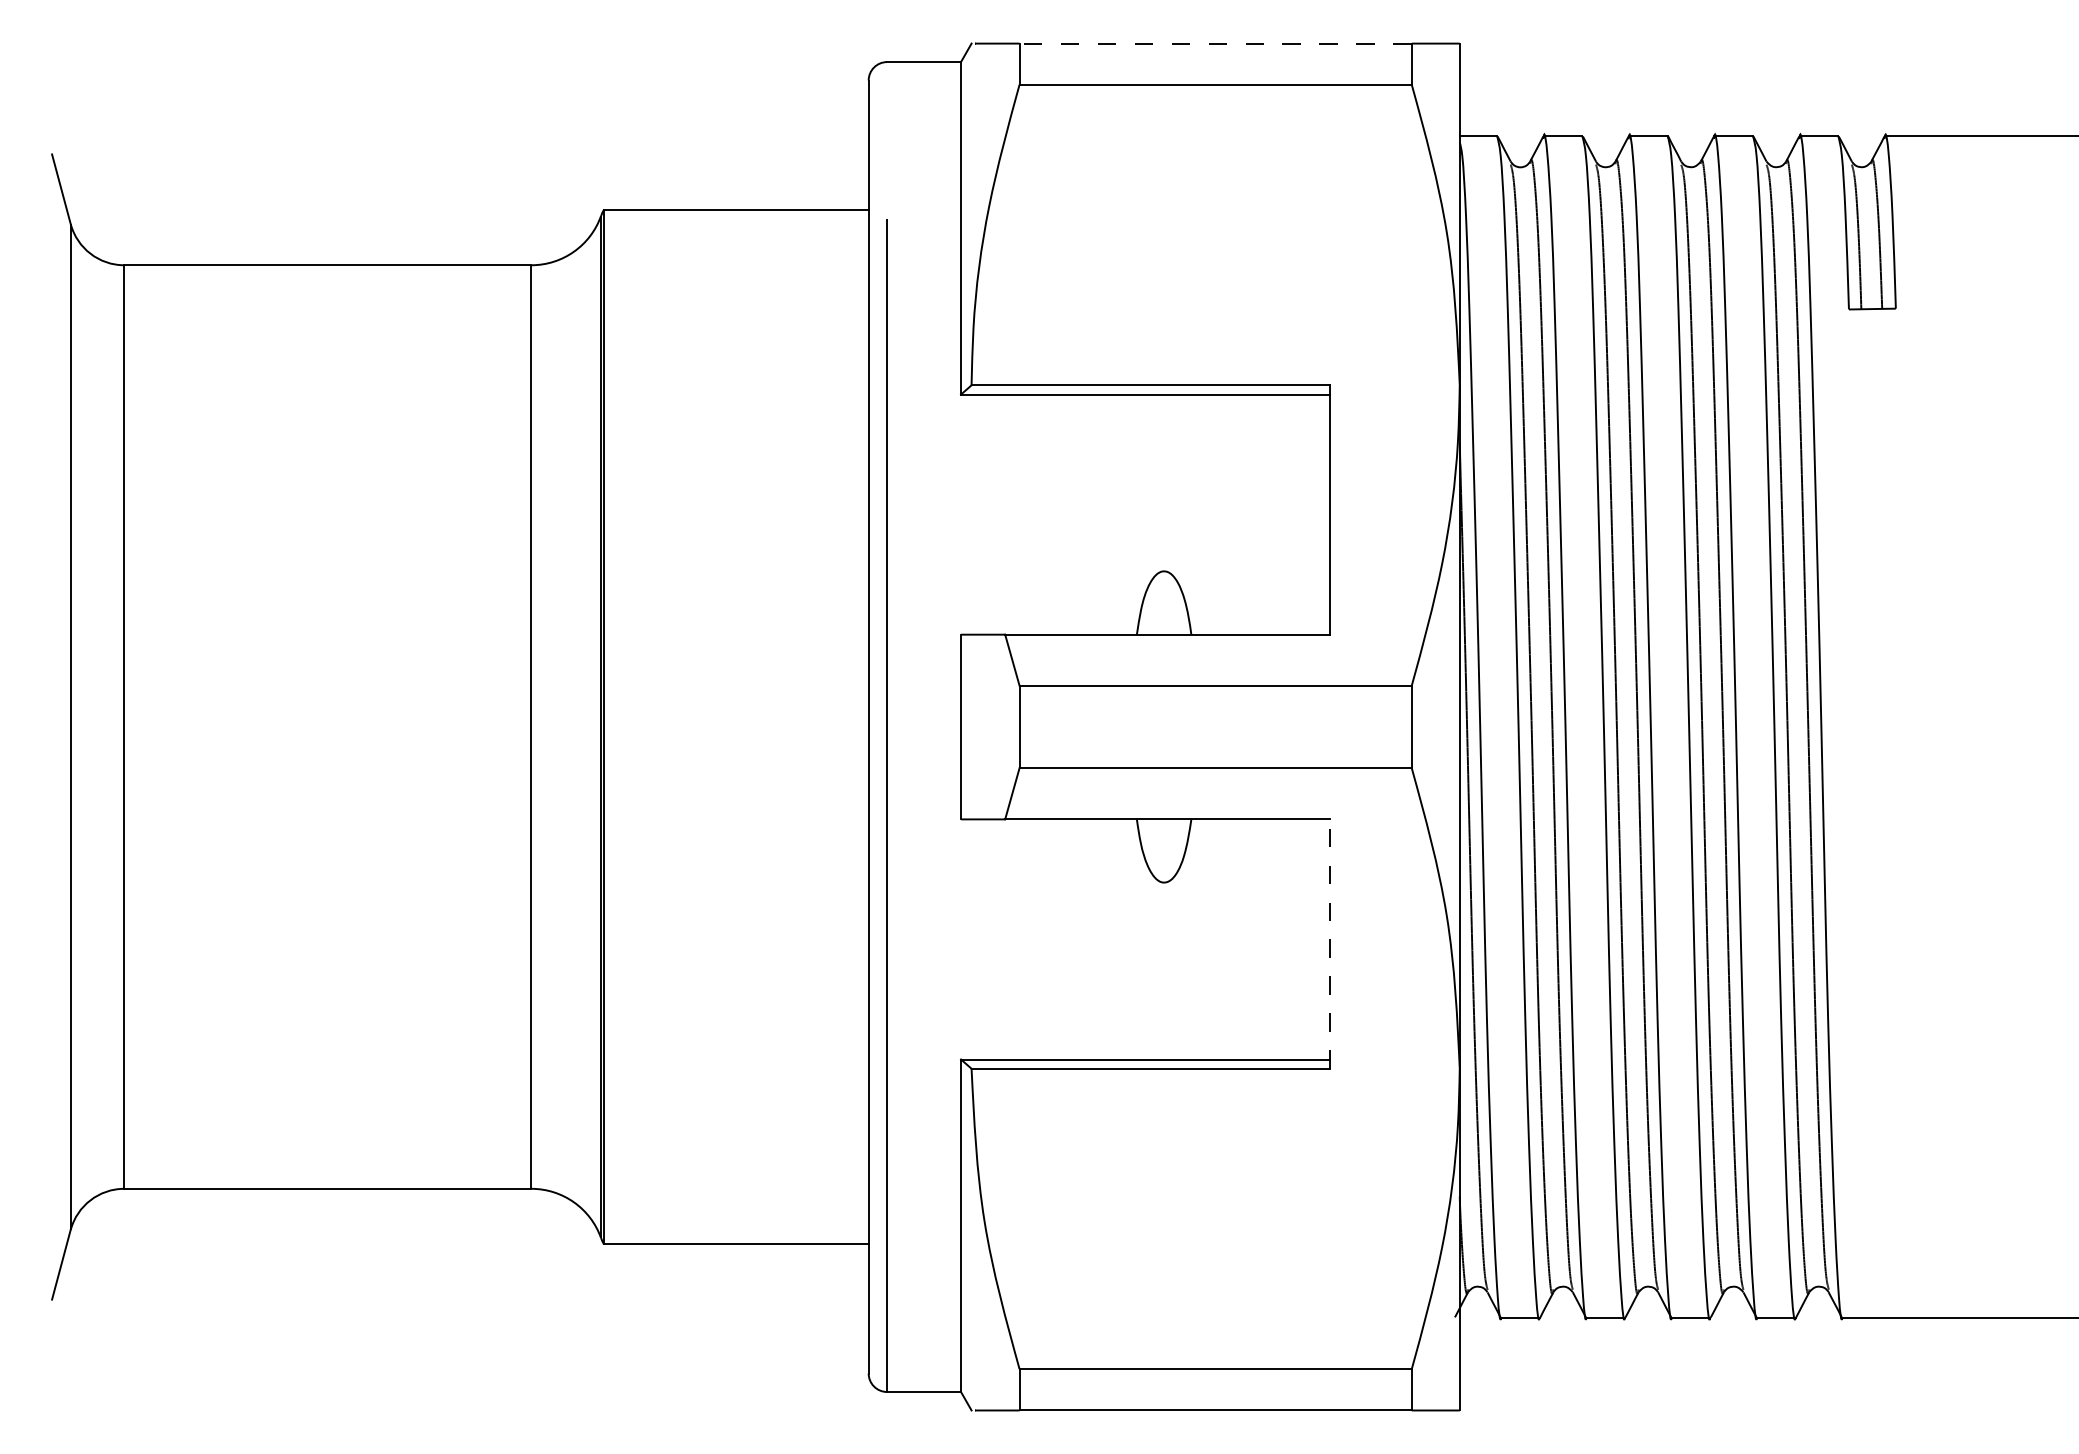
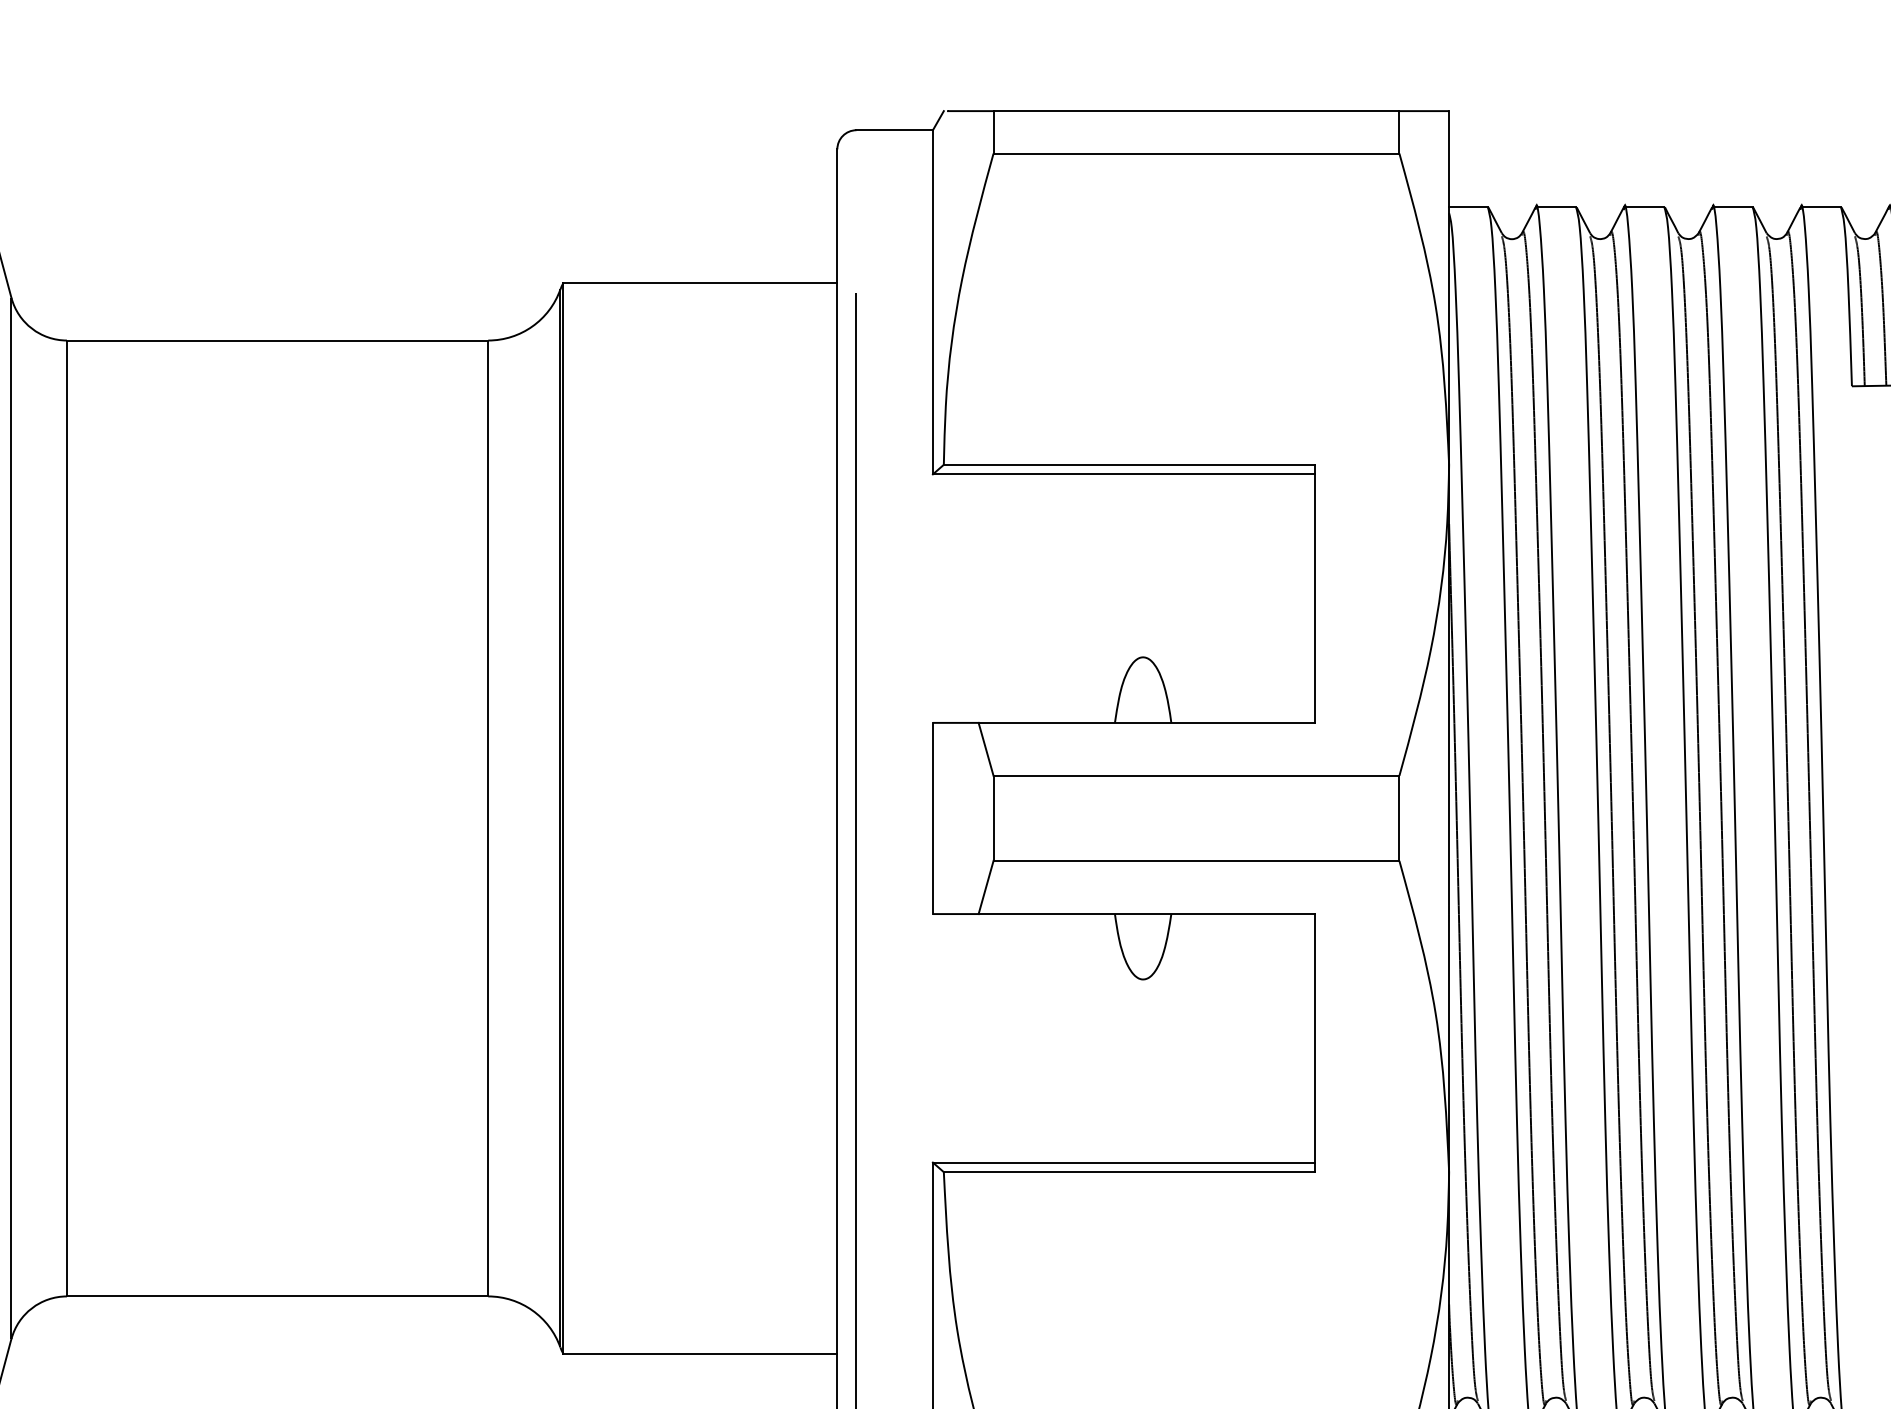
line: (1215, 43) -> (1196, 111), dashed -> solid
line: (1330, 944) -> (1315, 1043), dashed -> solid

